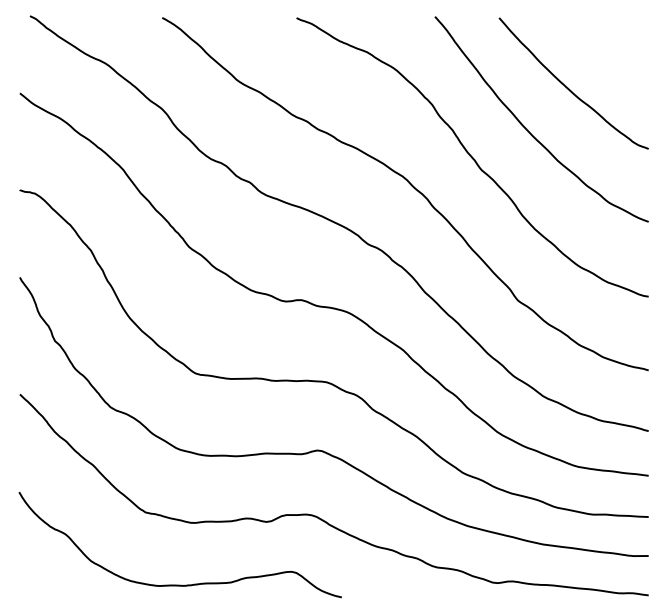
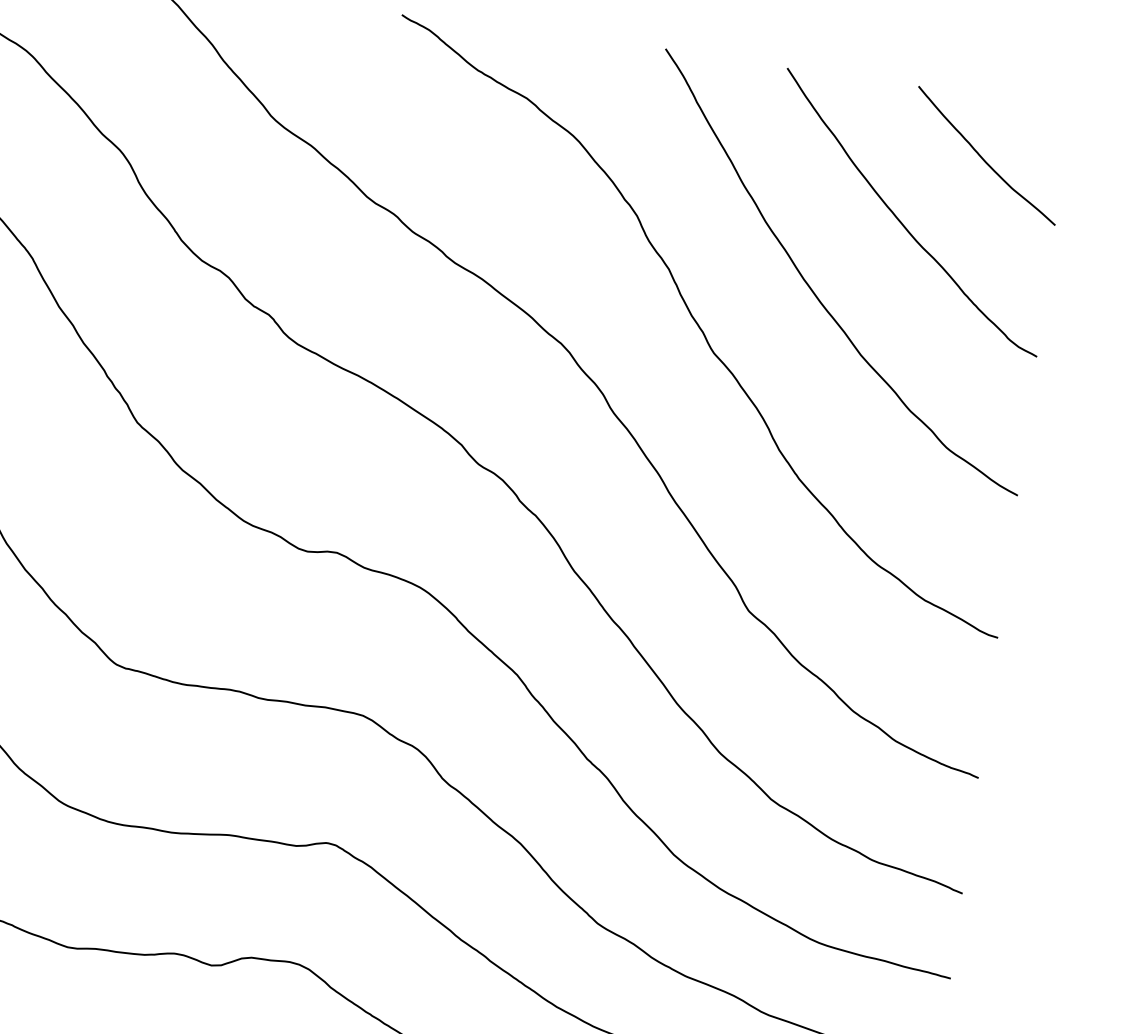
curve: (606, 49) -> (983, 156), added

